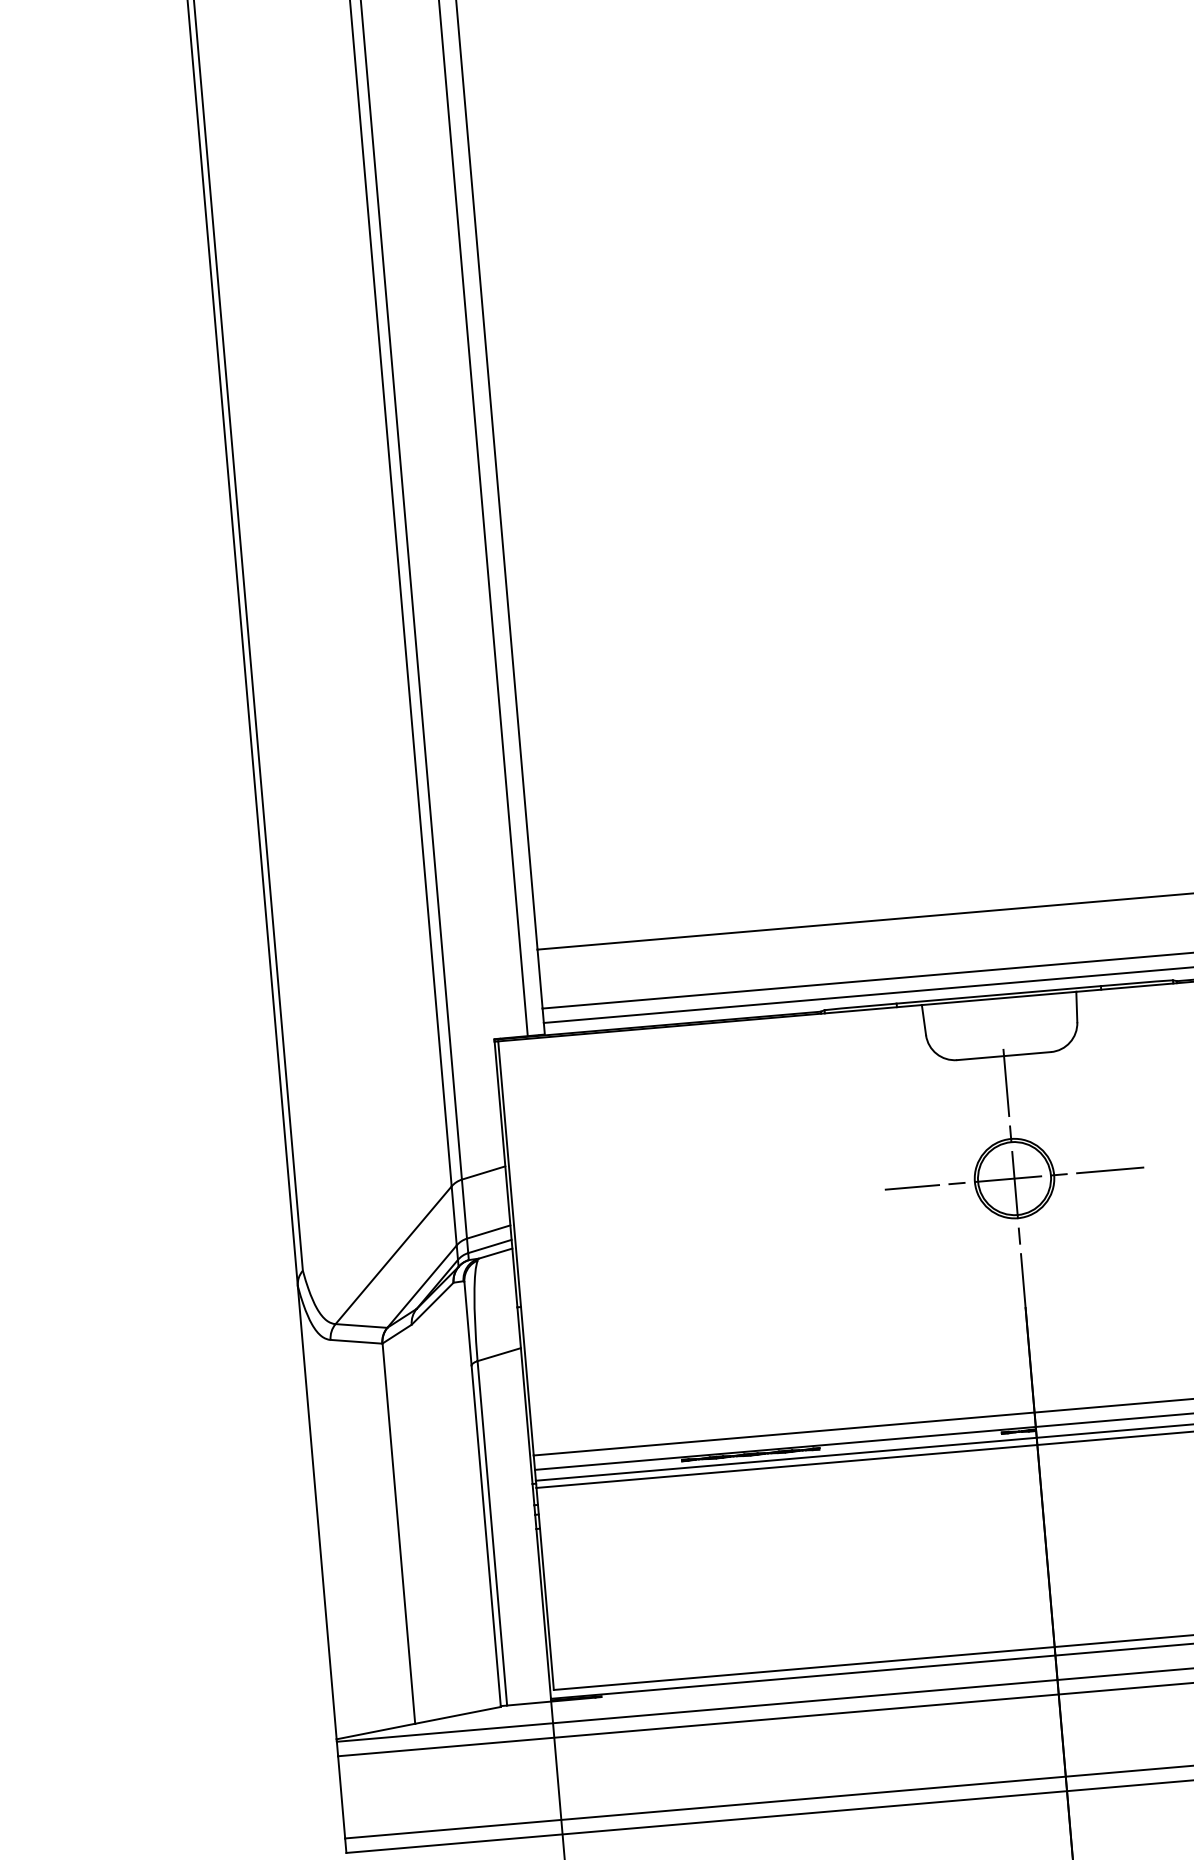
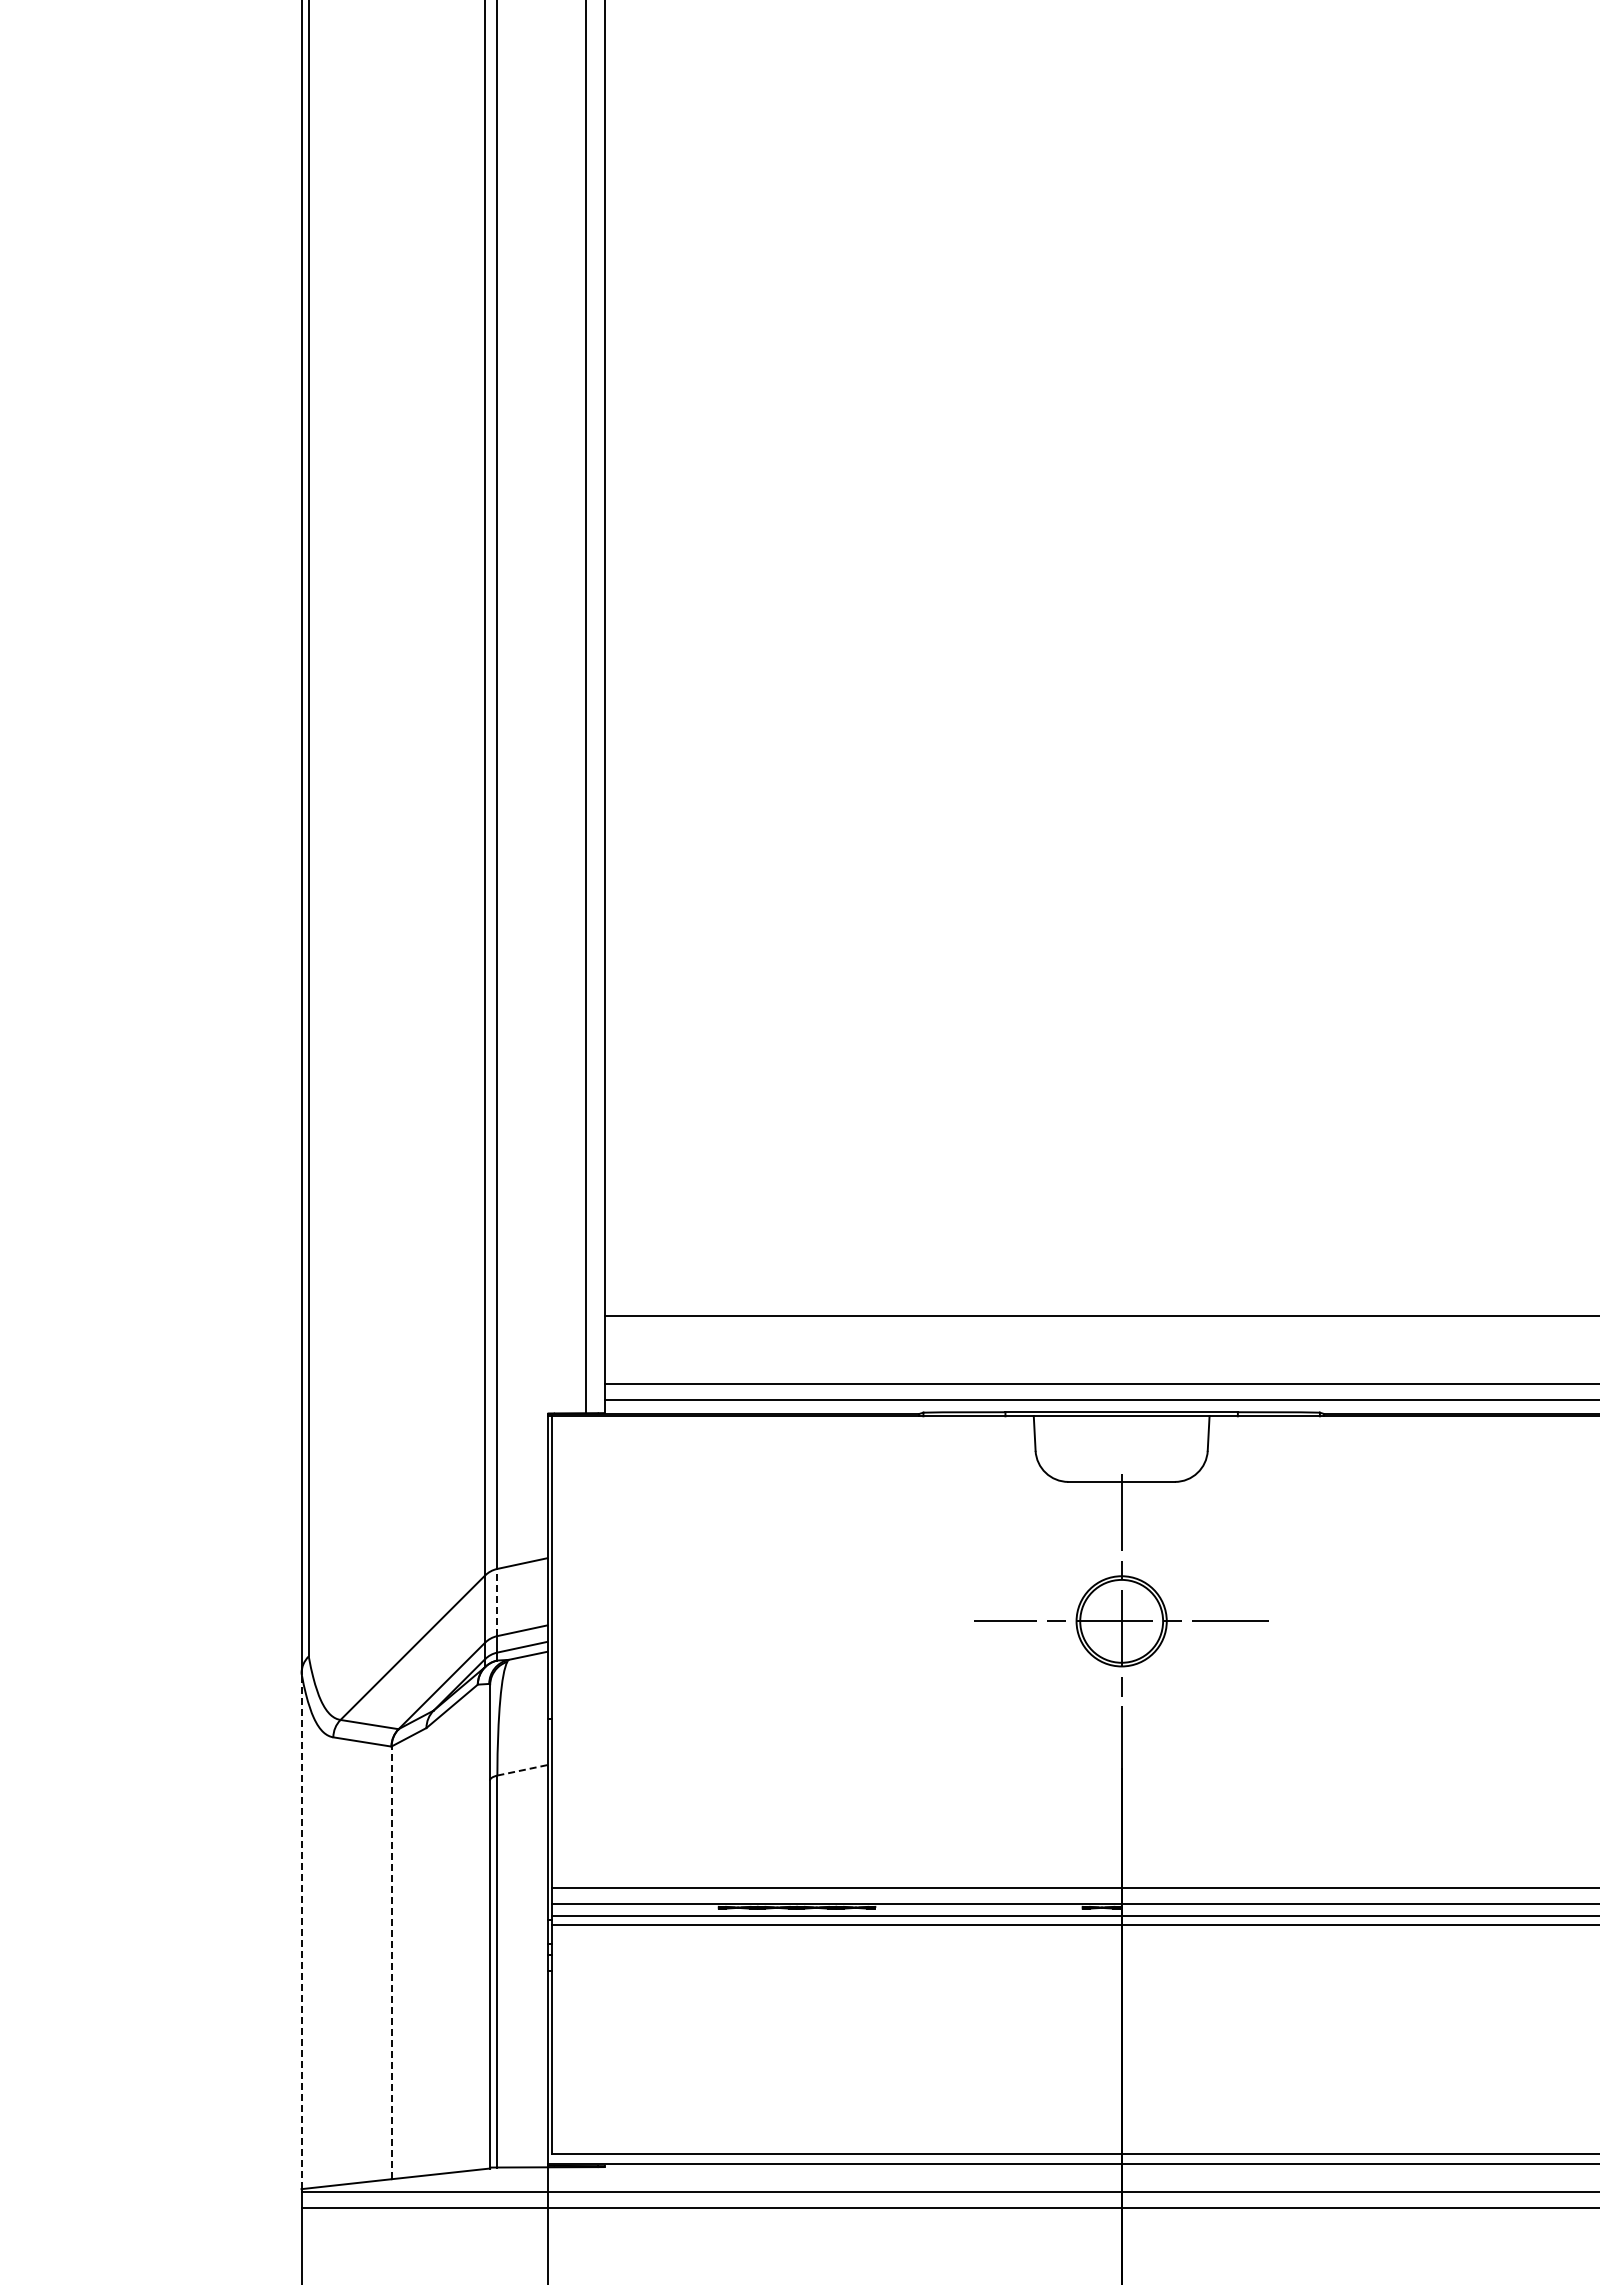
line: (464, 1209) -> (497, 1602), solid -> dashed
line: (499, 1354) -> (522, 1770), solid -> dashed
line: (317, 1512) -> (301, 1931), solid -> dashed
line: (398, 1533) -> (391, 1962), solid -> dashed

